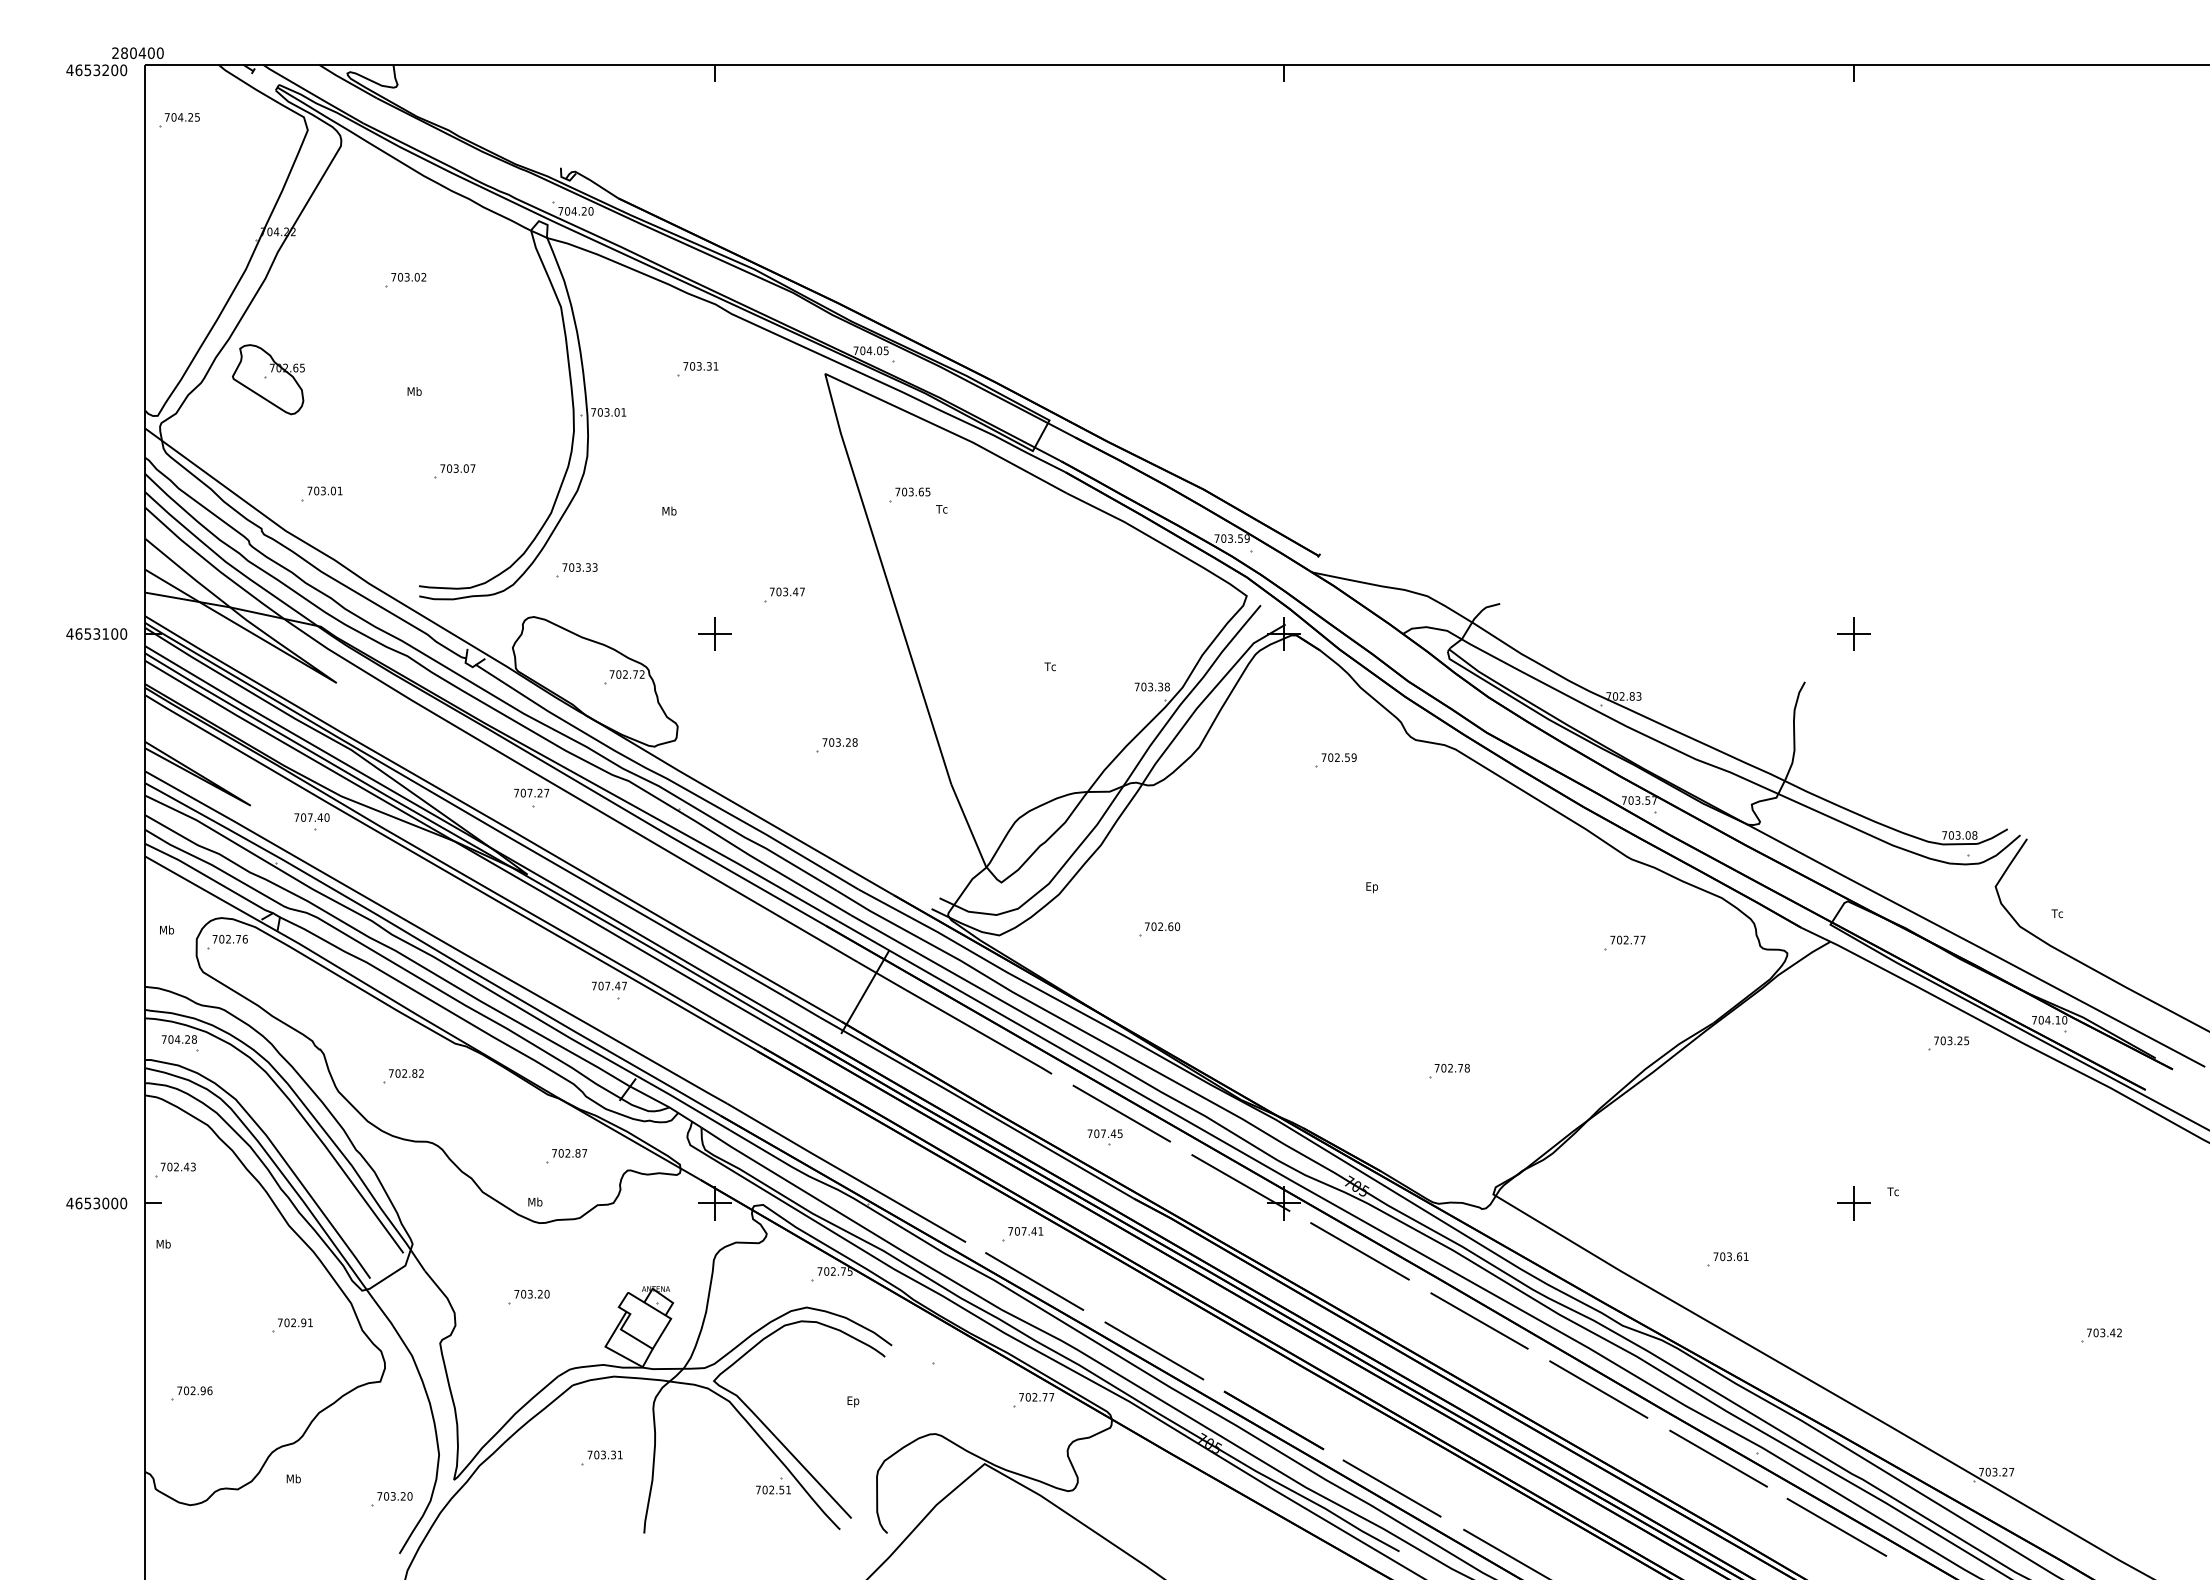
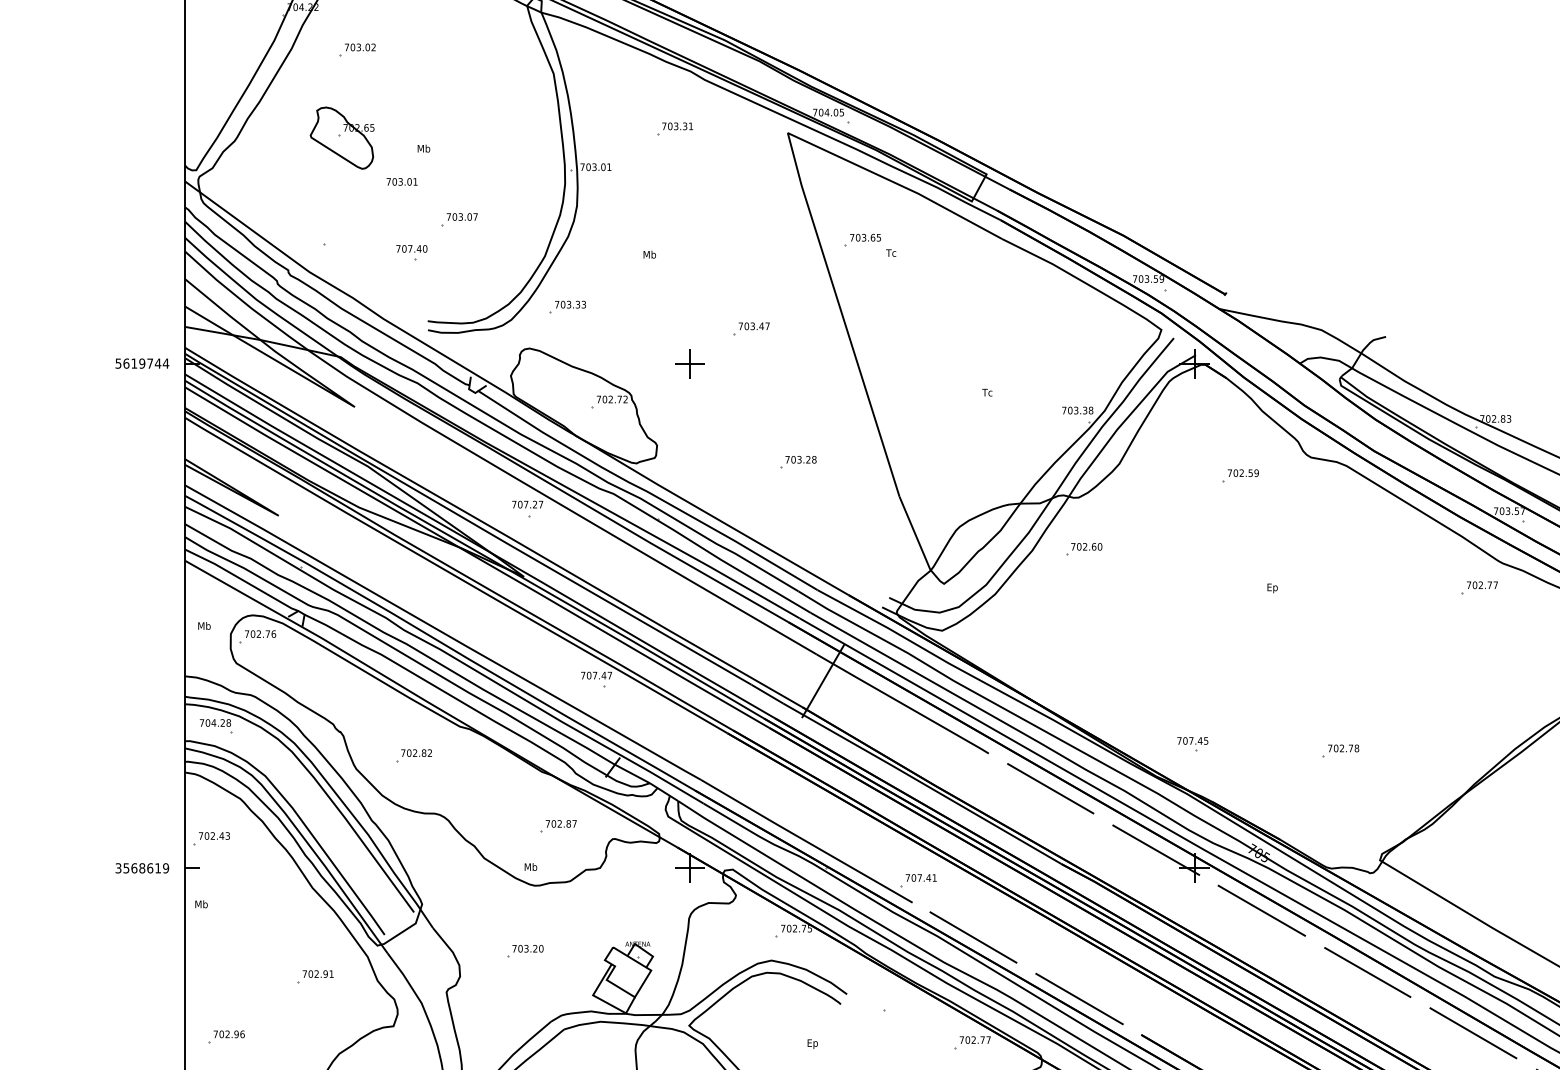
part: (405, 280) -> (357, 50), moved
part: (268, 379) -> (342, 138), moved
text: (324, 490) -> (401, 181), moved
text: (96, 633) -> (141, 363), 4653100 -> 5619744
part: (311, 821) -> (411, 252), moved
part: (1159, 929) -> (1084, 549), moved
part: (1624, 942) -> (1479, 587), moved
part: (1104, 1137) -> (1192, 744), moved
text: (96, 1203) -> (141, 868), 4653000 -> 3568619
part: (1022, 1234) -> (918, 880), moved

